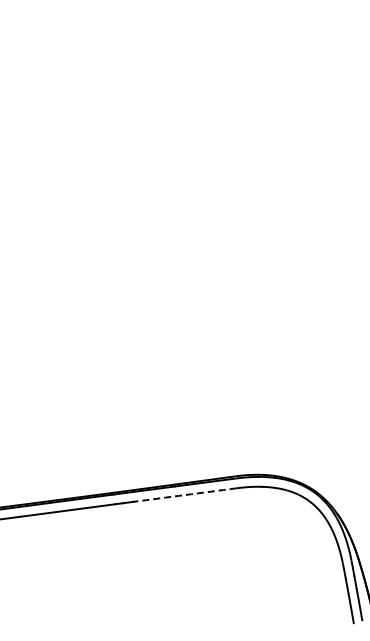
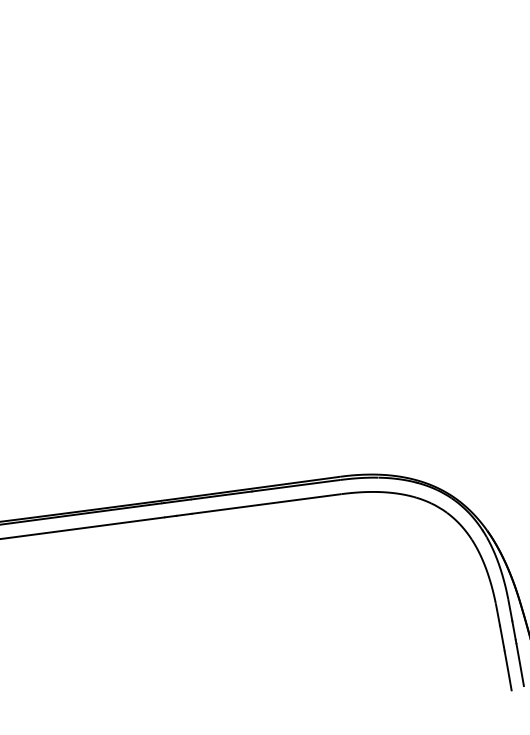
arc: (184, 495) -> (265, 504), dashed -> solid

